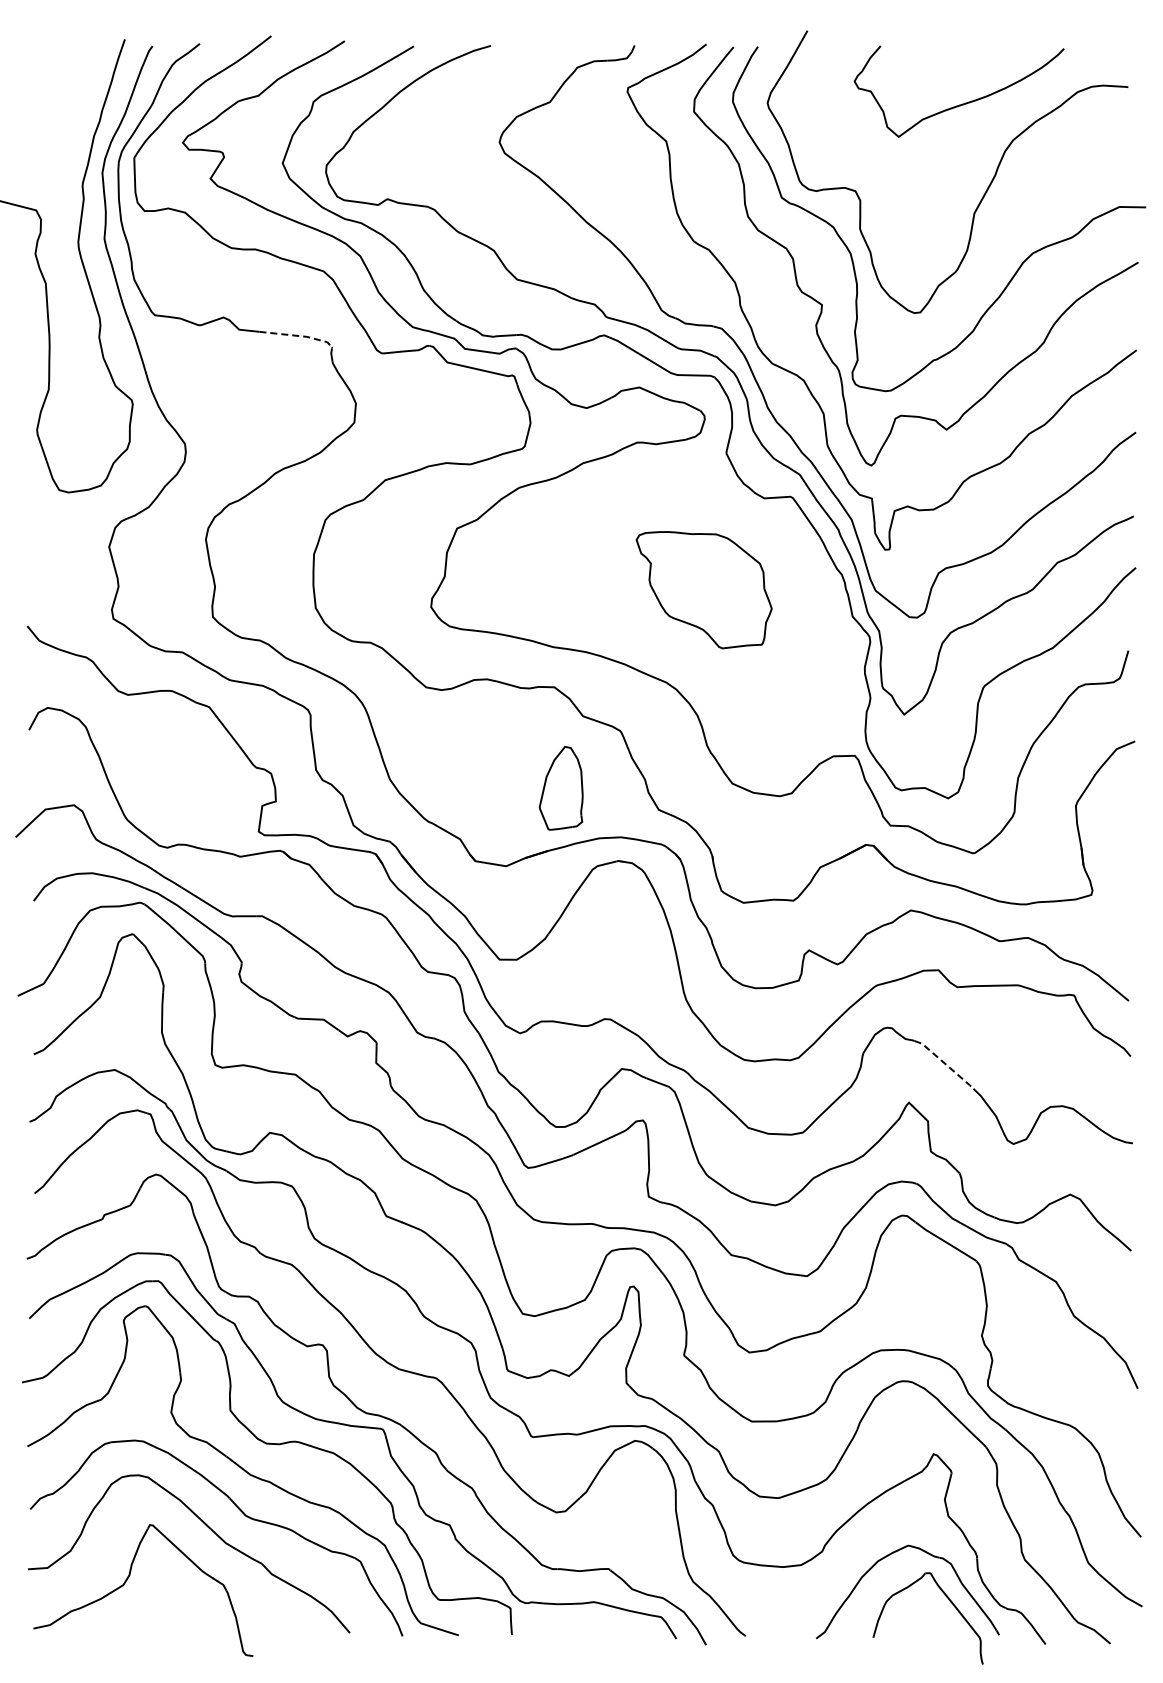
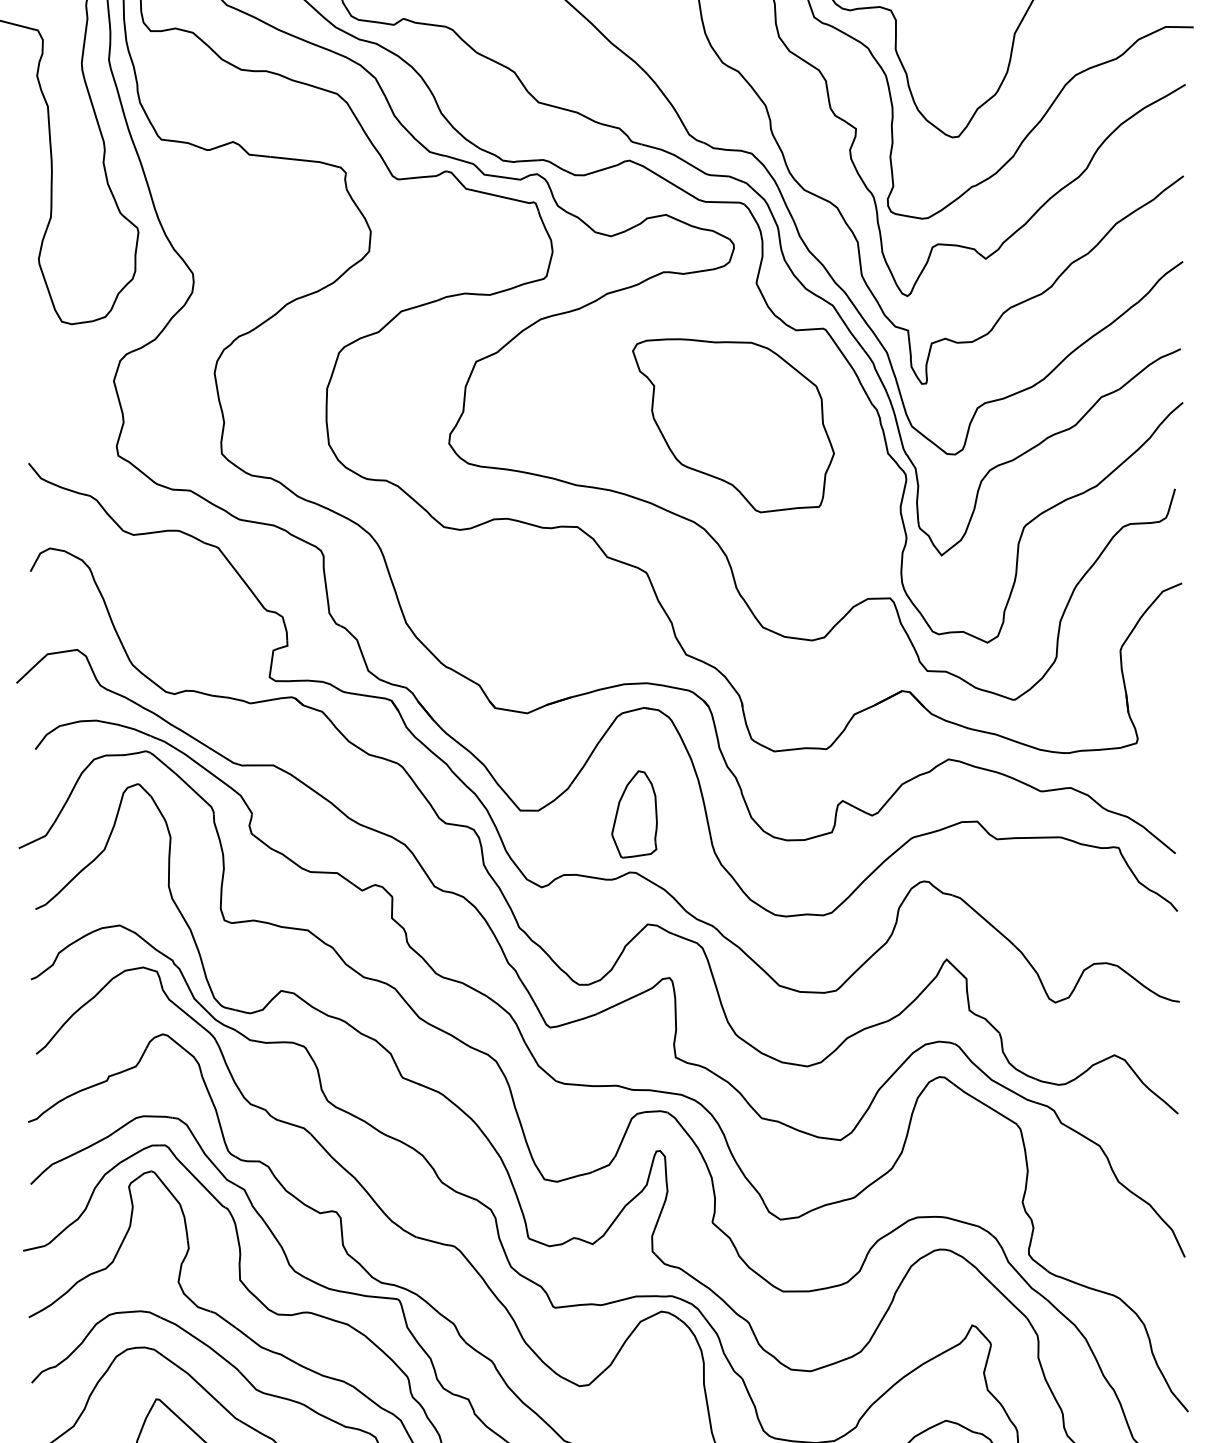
line: (298, 335) -> (311, 160), dashed -> solid
part: (703, 590) -> (732, 426), size x1.43
part: (560, 788) -> (633, 814), moved
line: (945, 1063) -> (984, 918), dashed -> solid

